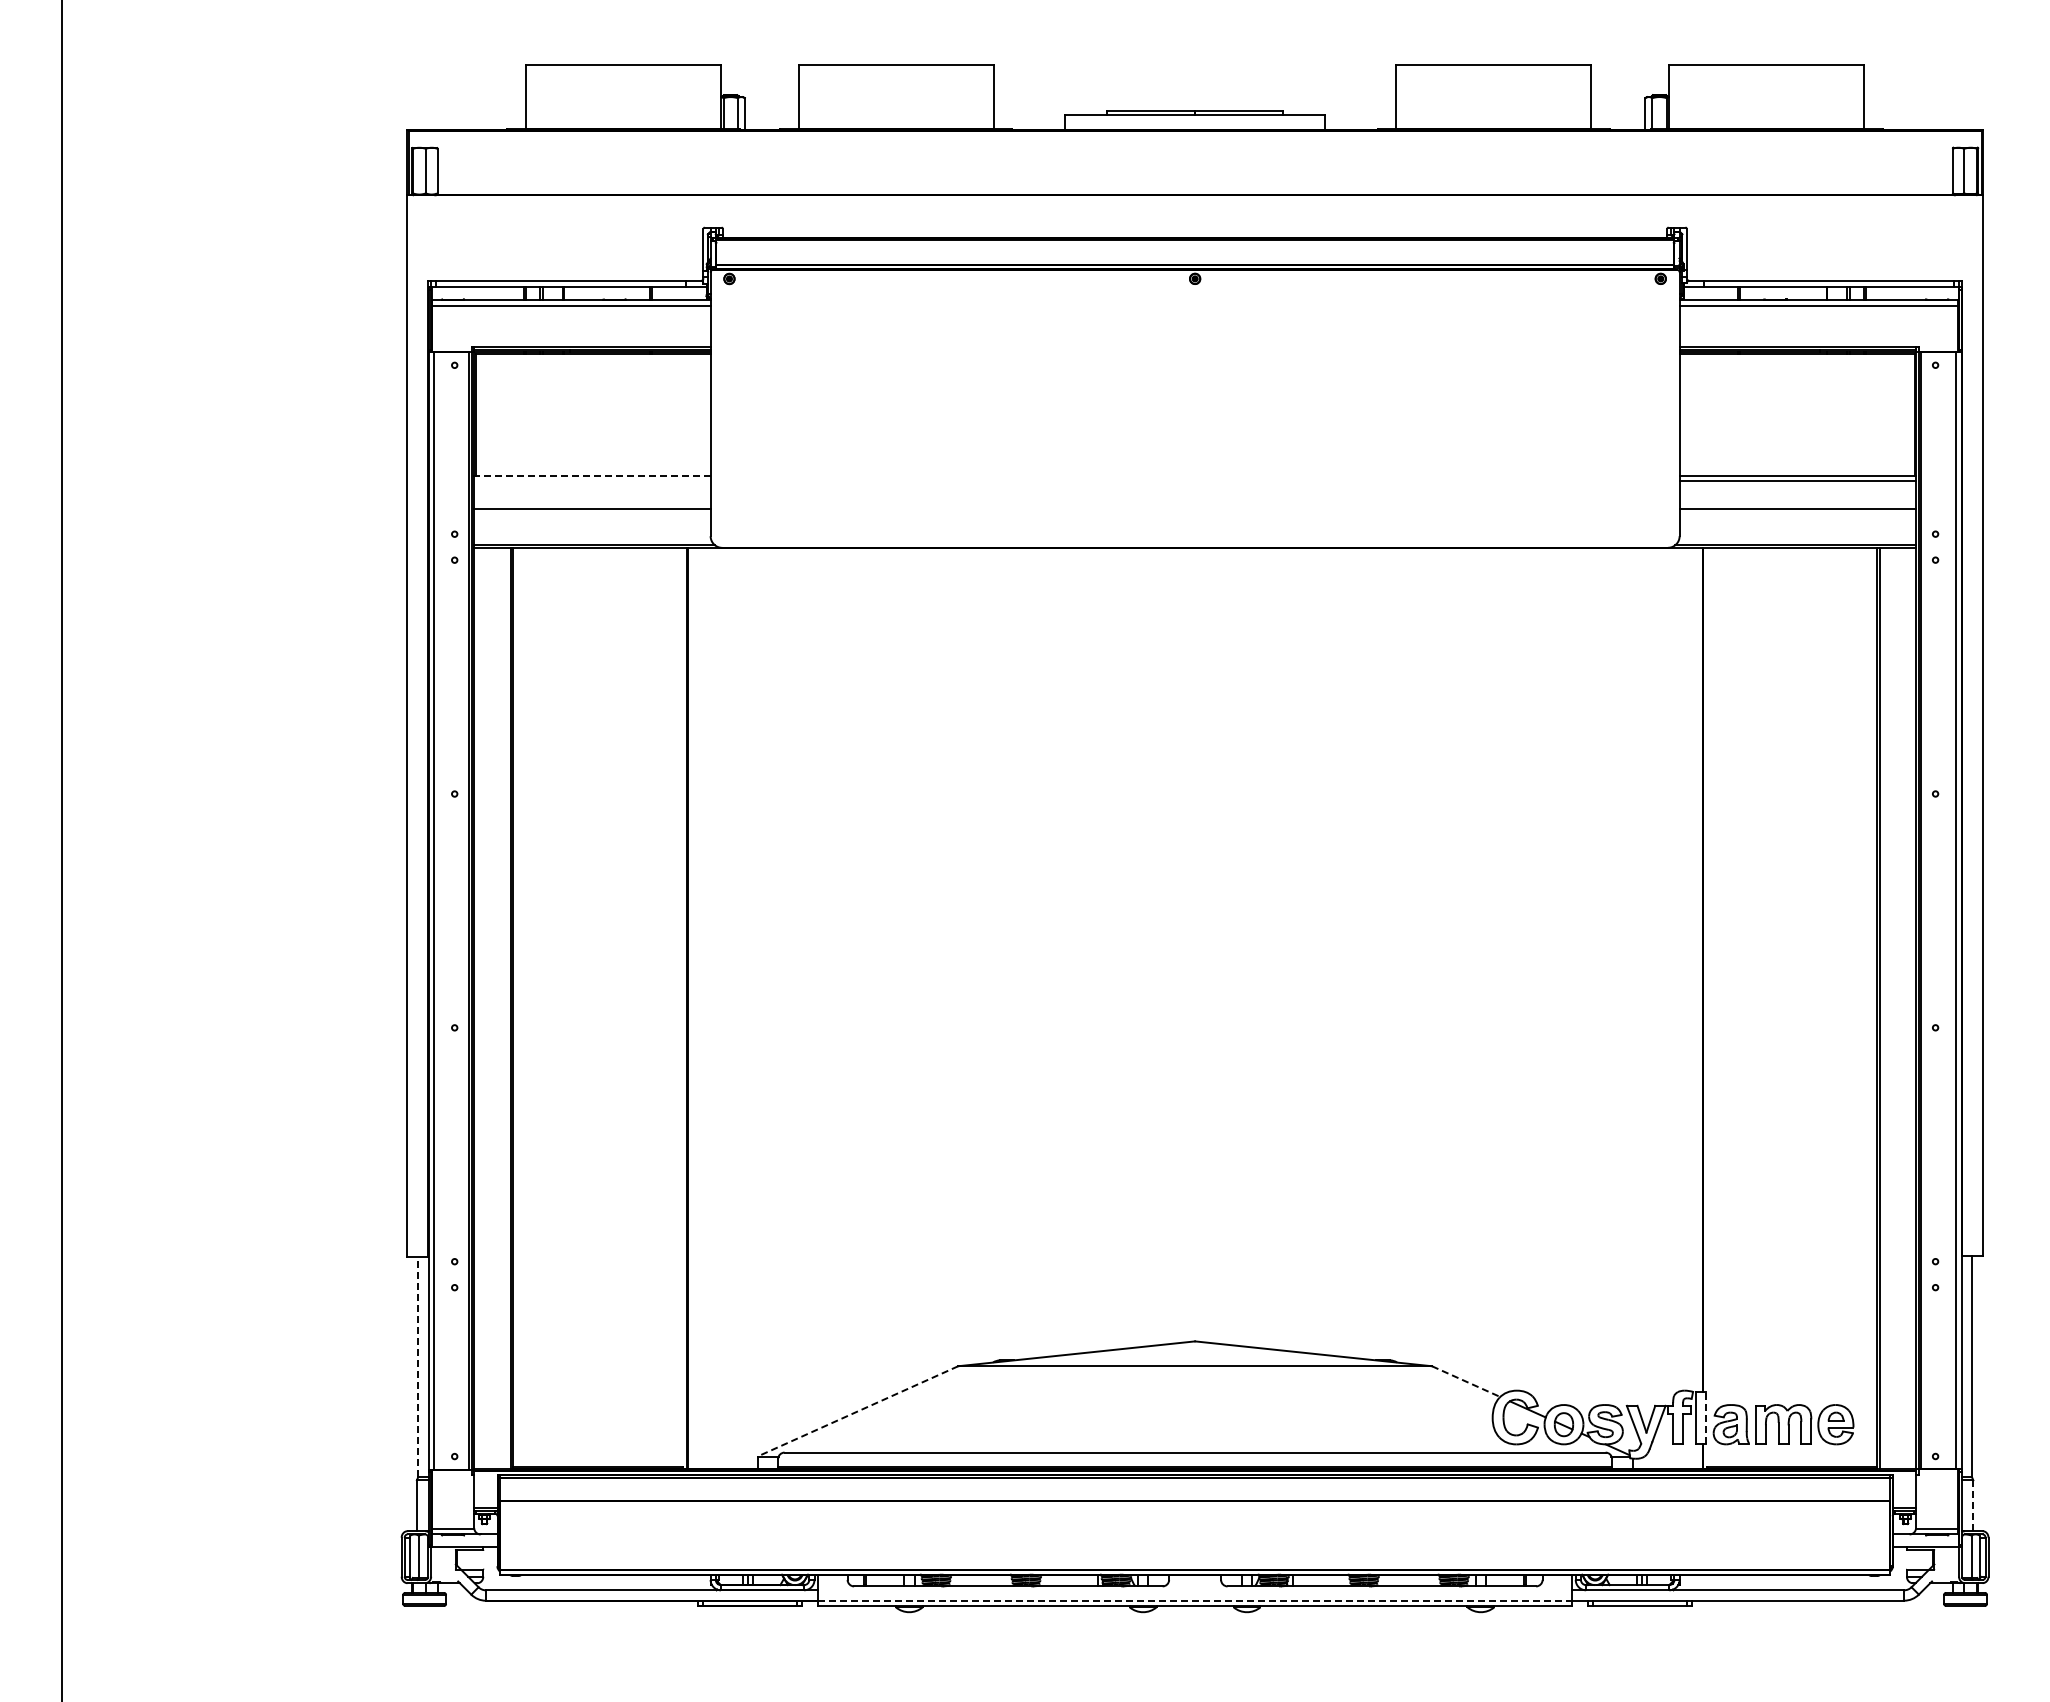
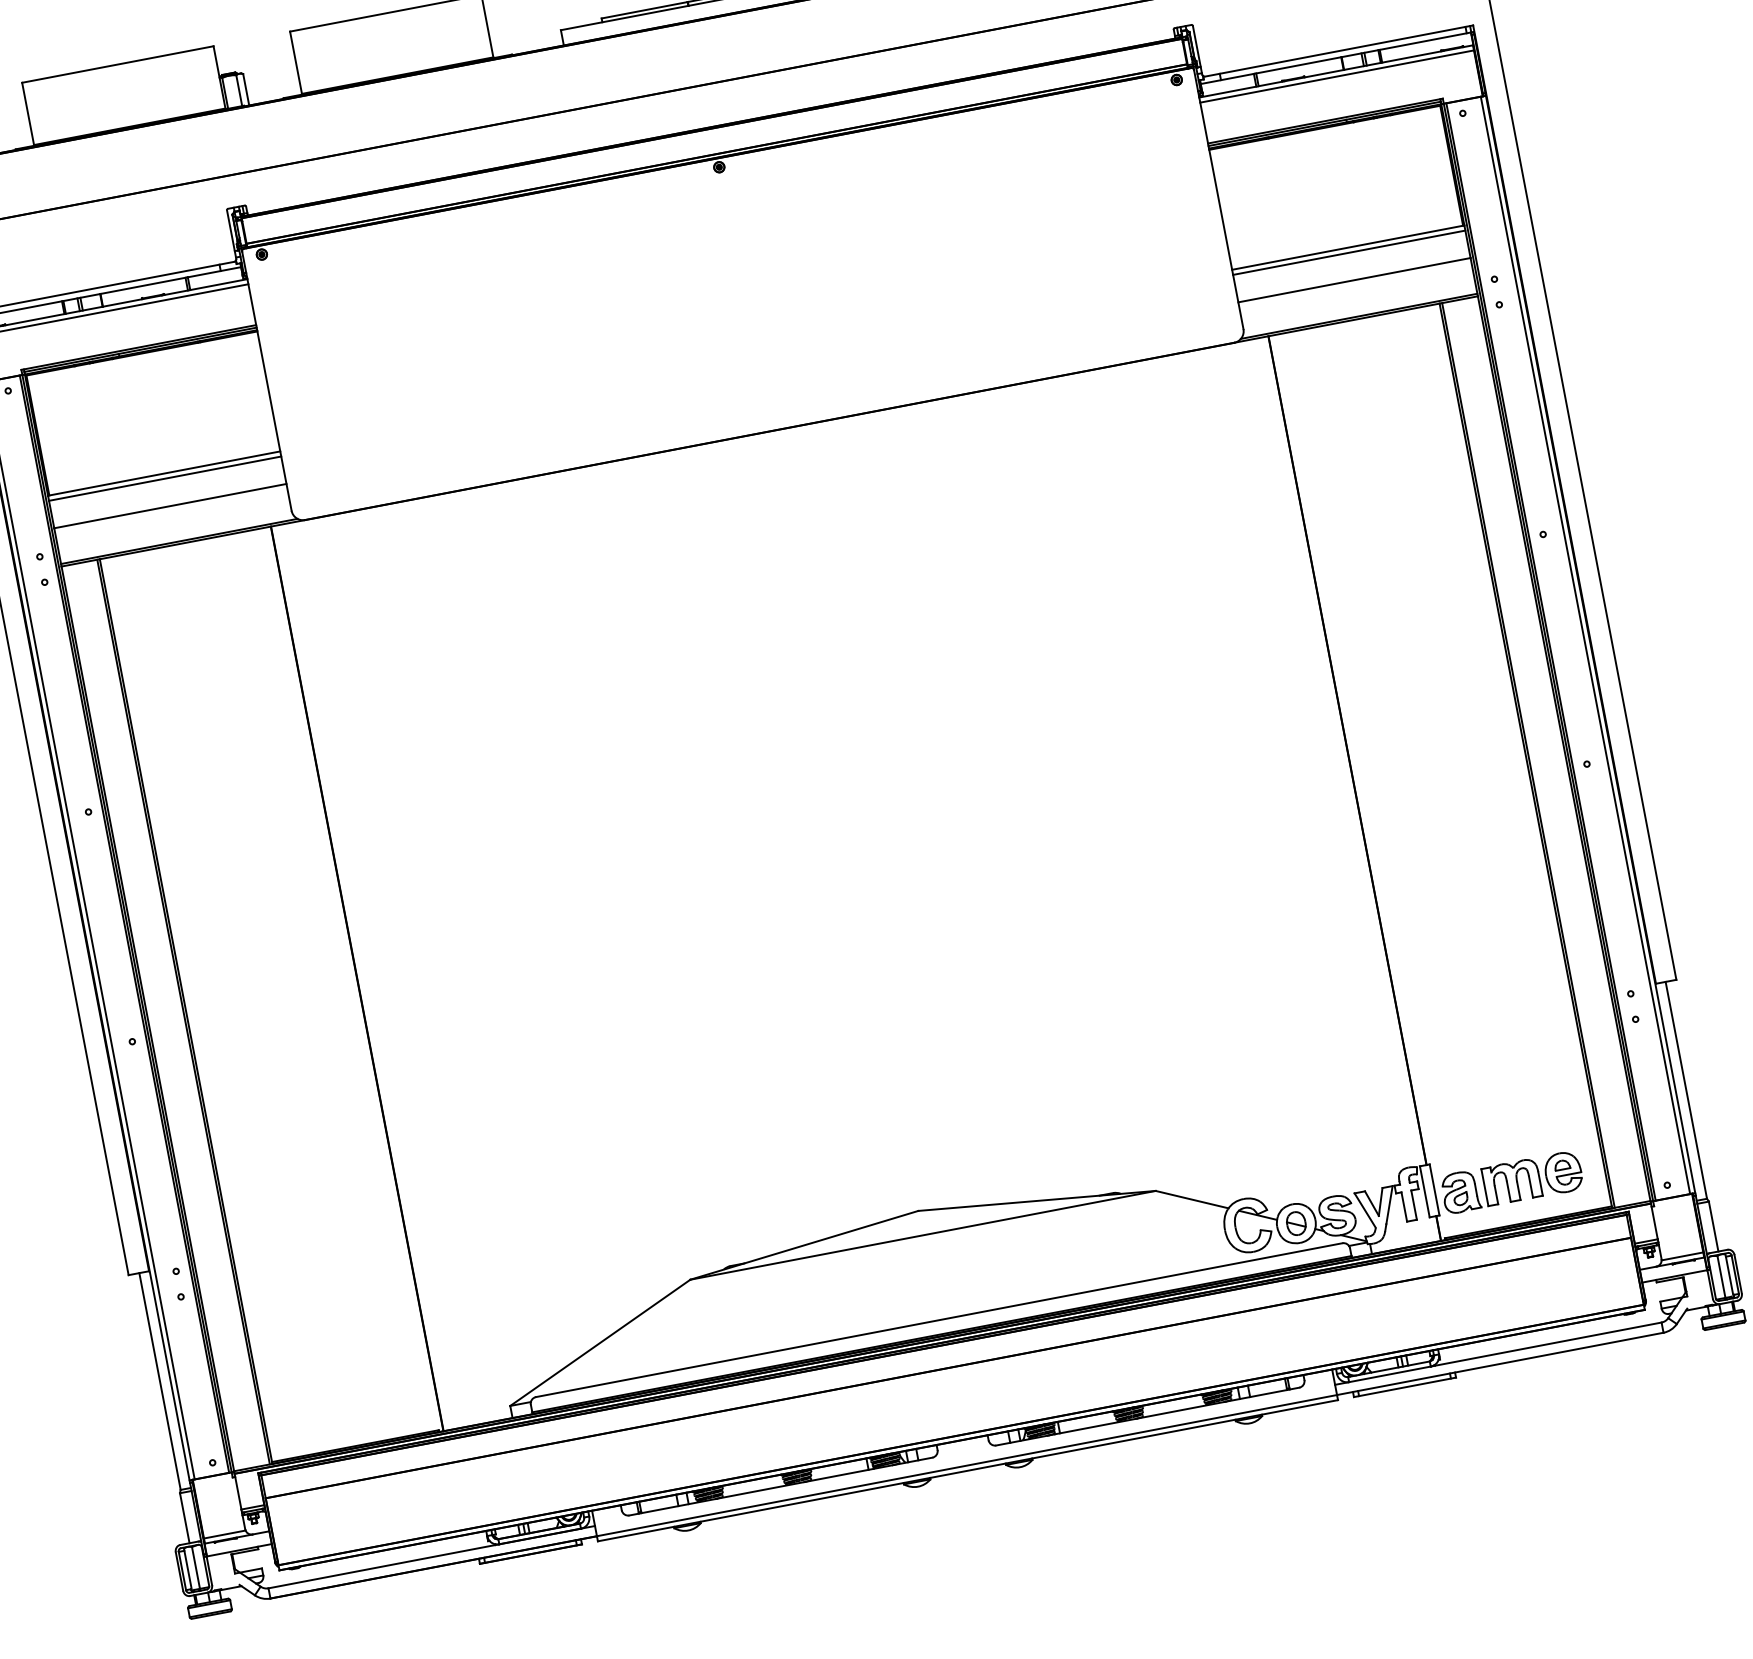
line: (591, 475) -> (163, 473), dashed -> solid
line: (592, 480) -> (165, 478), added
line: (418, 1366) -> (160, 1381), dashed -> solid
line: (1466, 1381) -> (1192, 1199), dashed -> solid
line: (857, 1411) -> (599, 1343), dashed -> solid
line: (1706, 1417) -> (1434, 1189), dashed -> solid
line: (1973, 1506) -> (1713, 1227), dashed -> solid
line: (1195, 1600) -> (967, 1465), dashed -> solid

